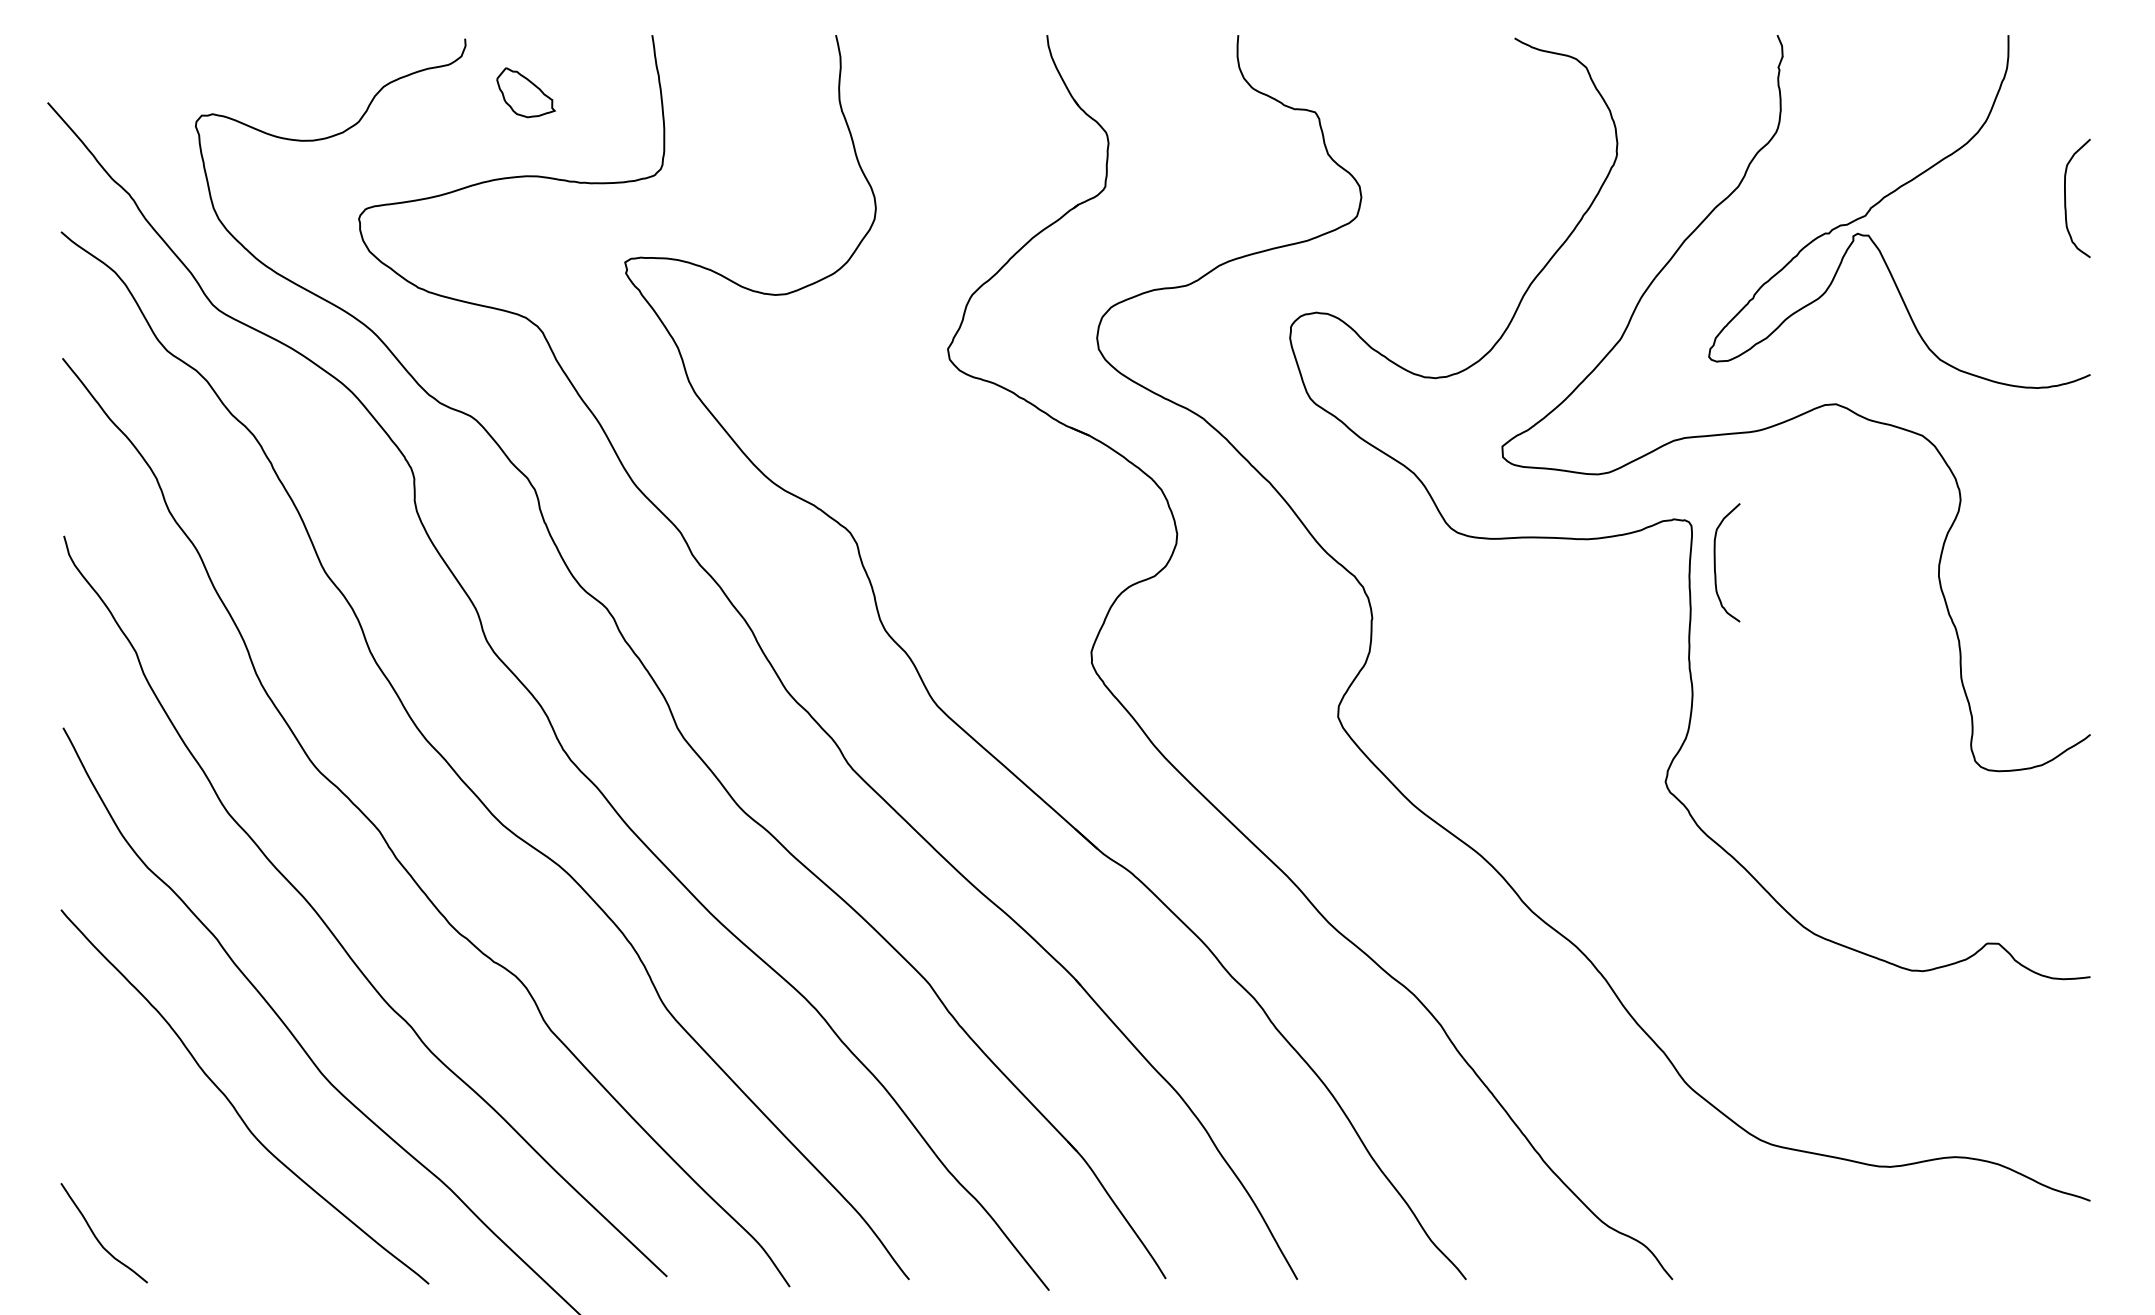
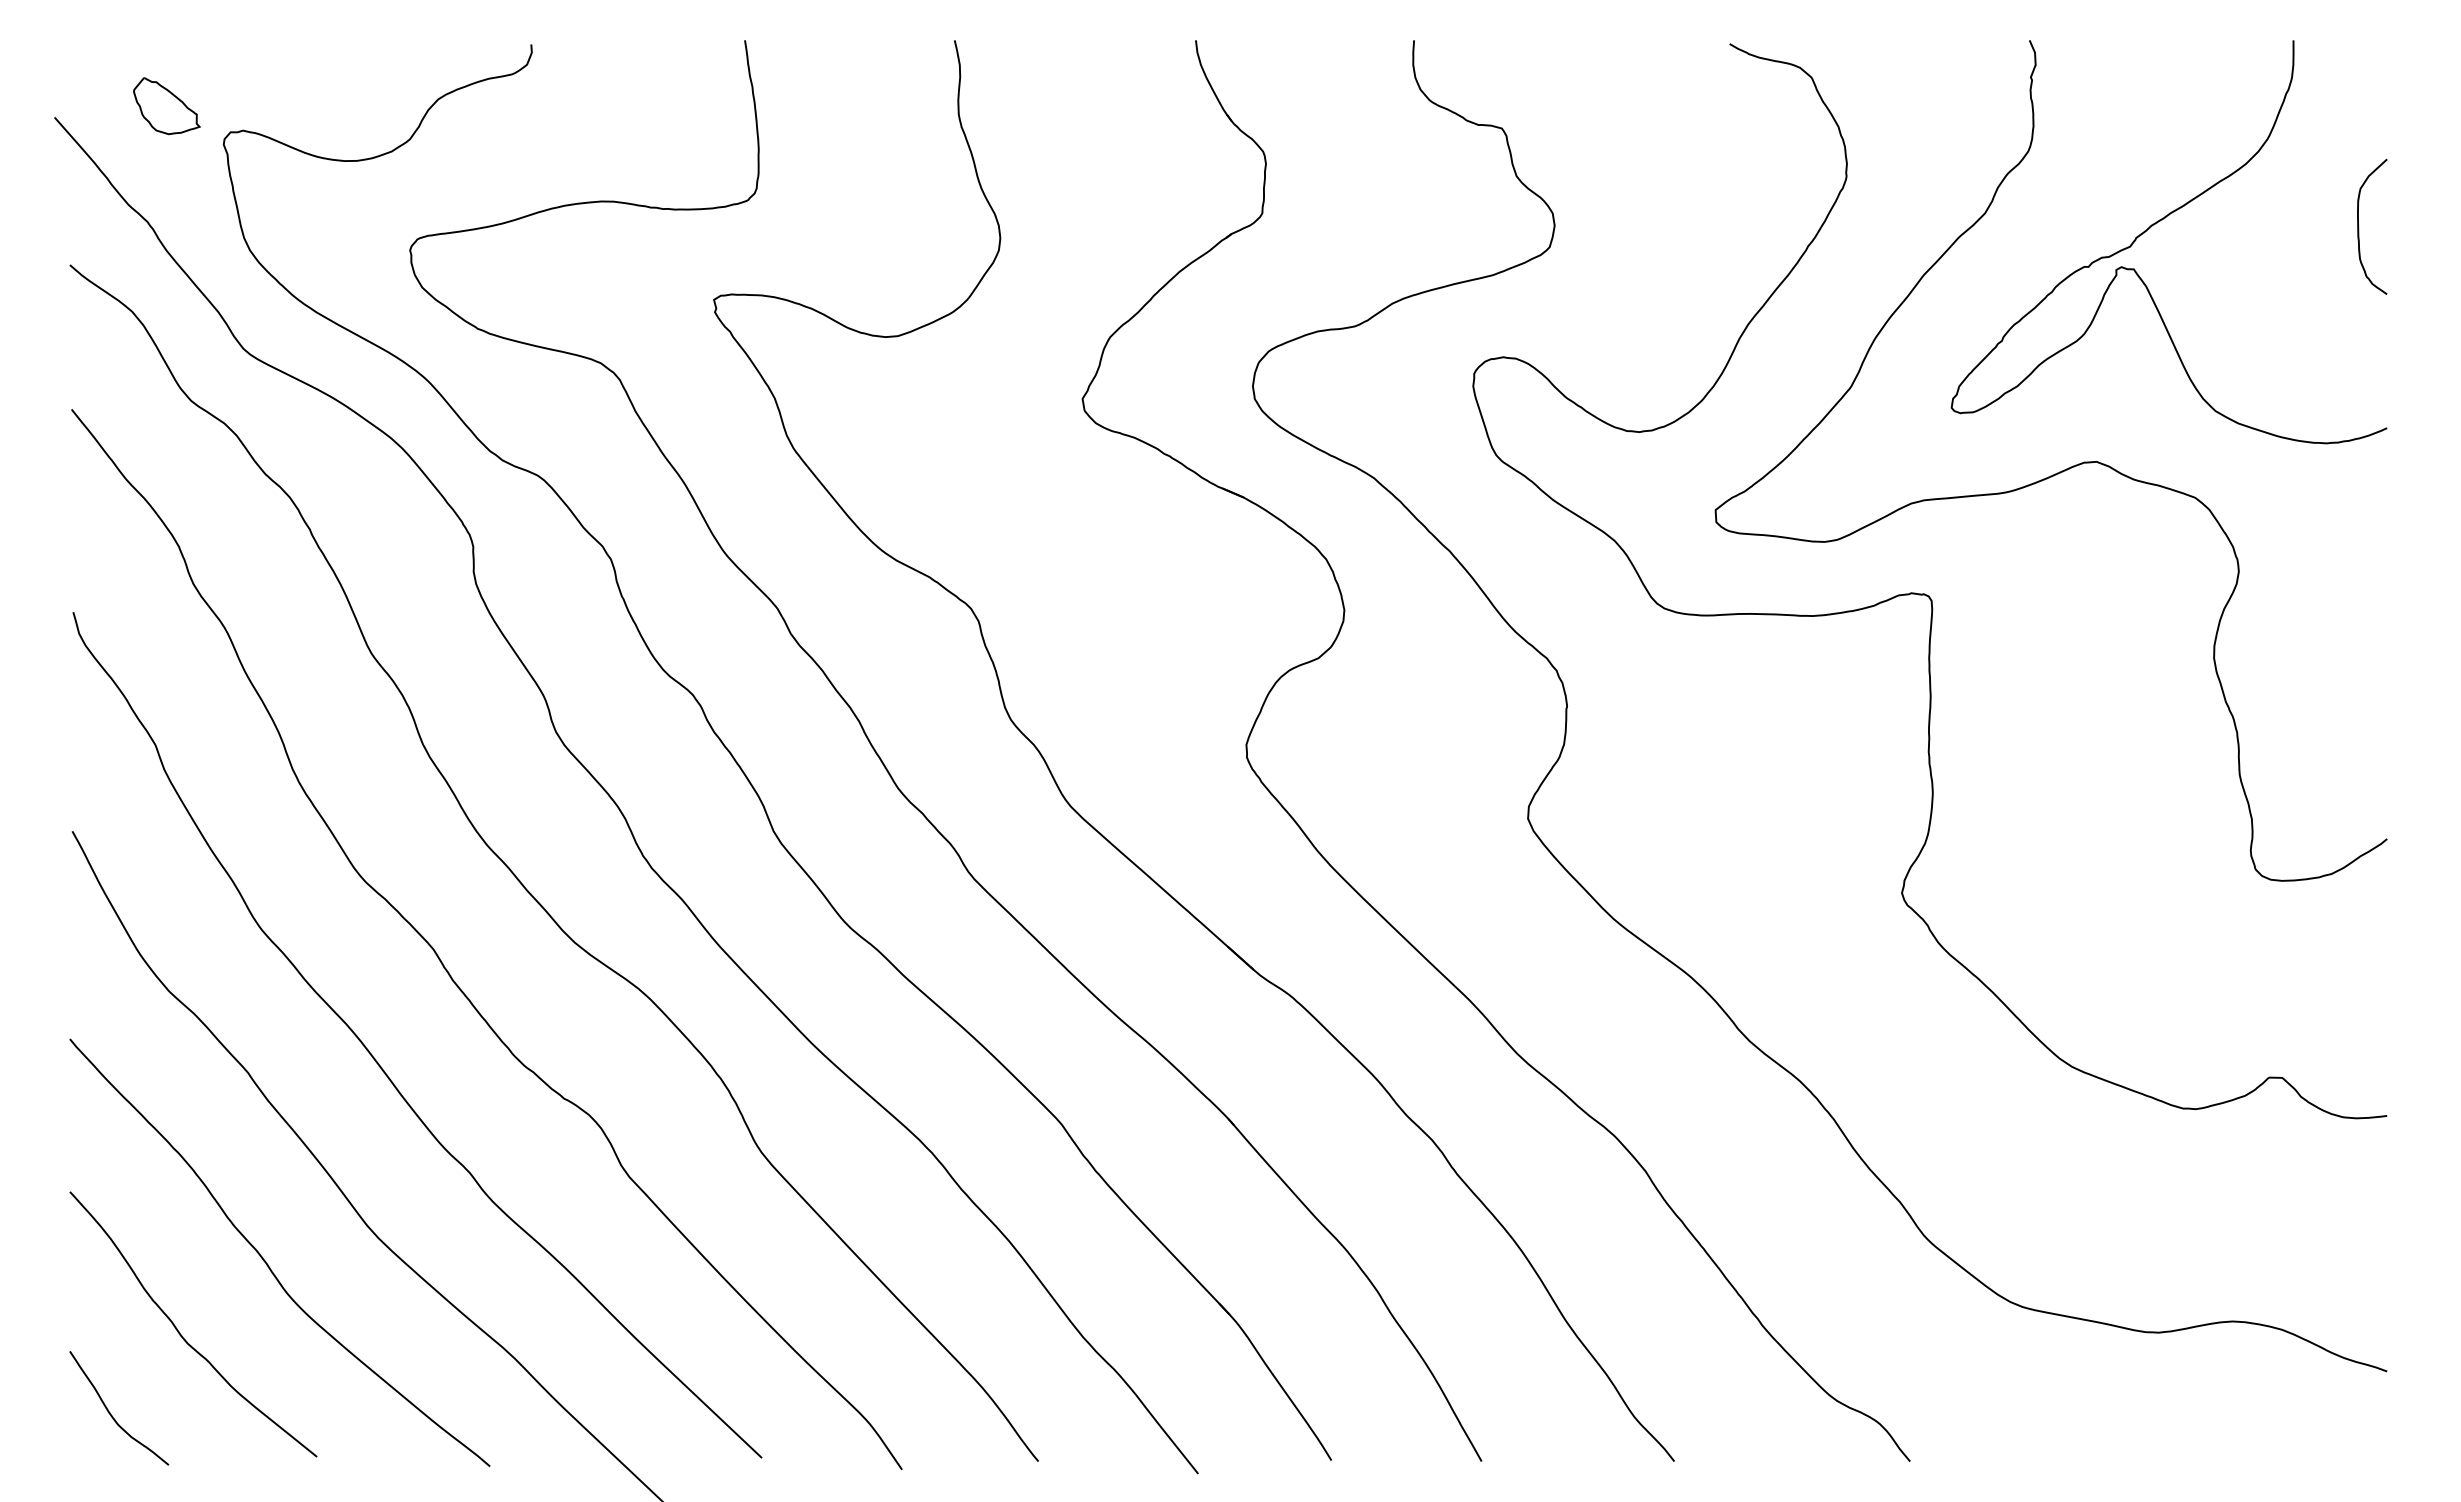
part: (525, 93) -> (166, 106), moved
curve: (1715, 562) -> (1959, 642), removed
curve: (157, 1166) -> (180, 1332), added

